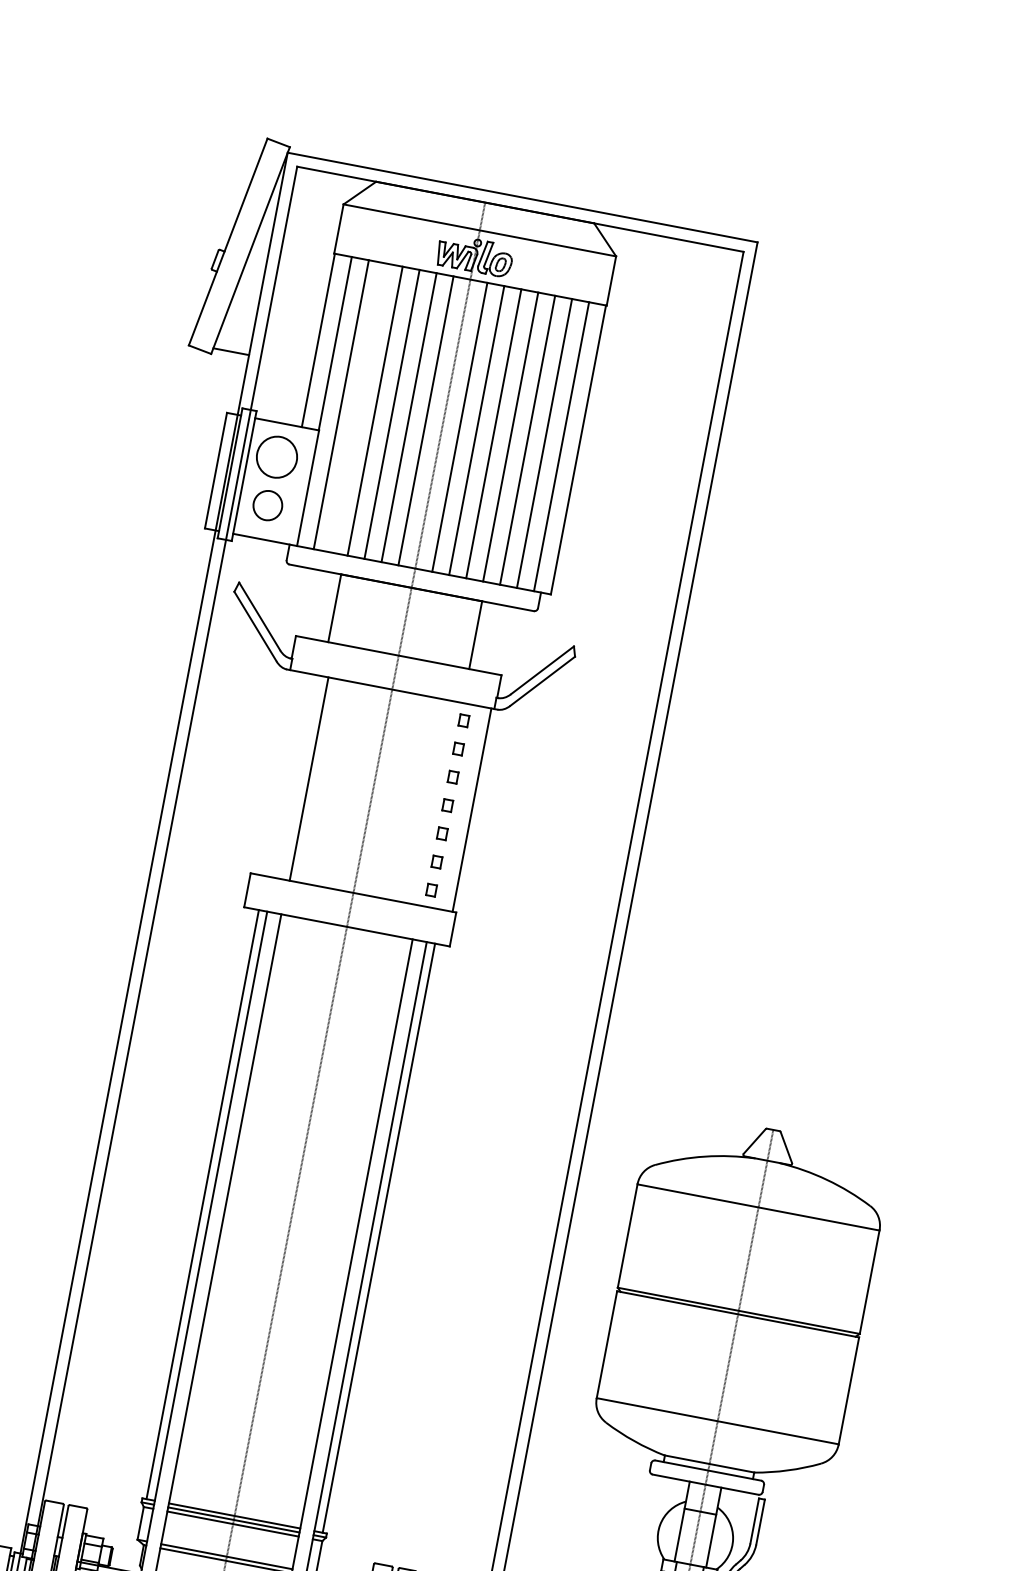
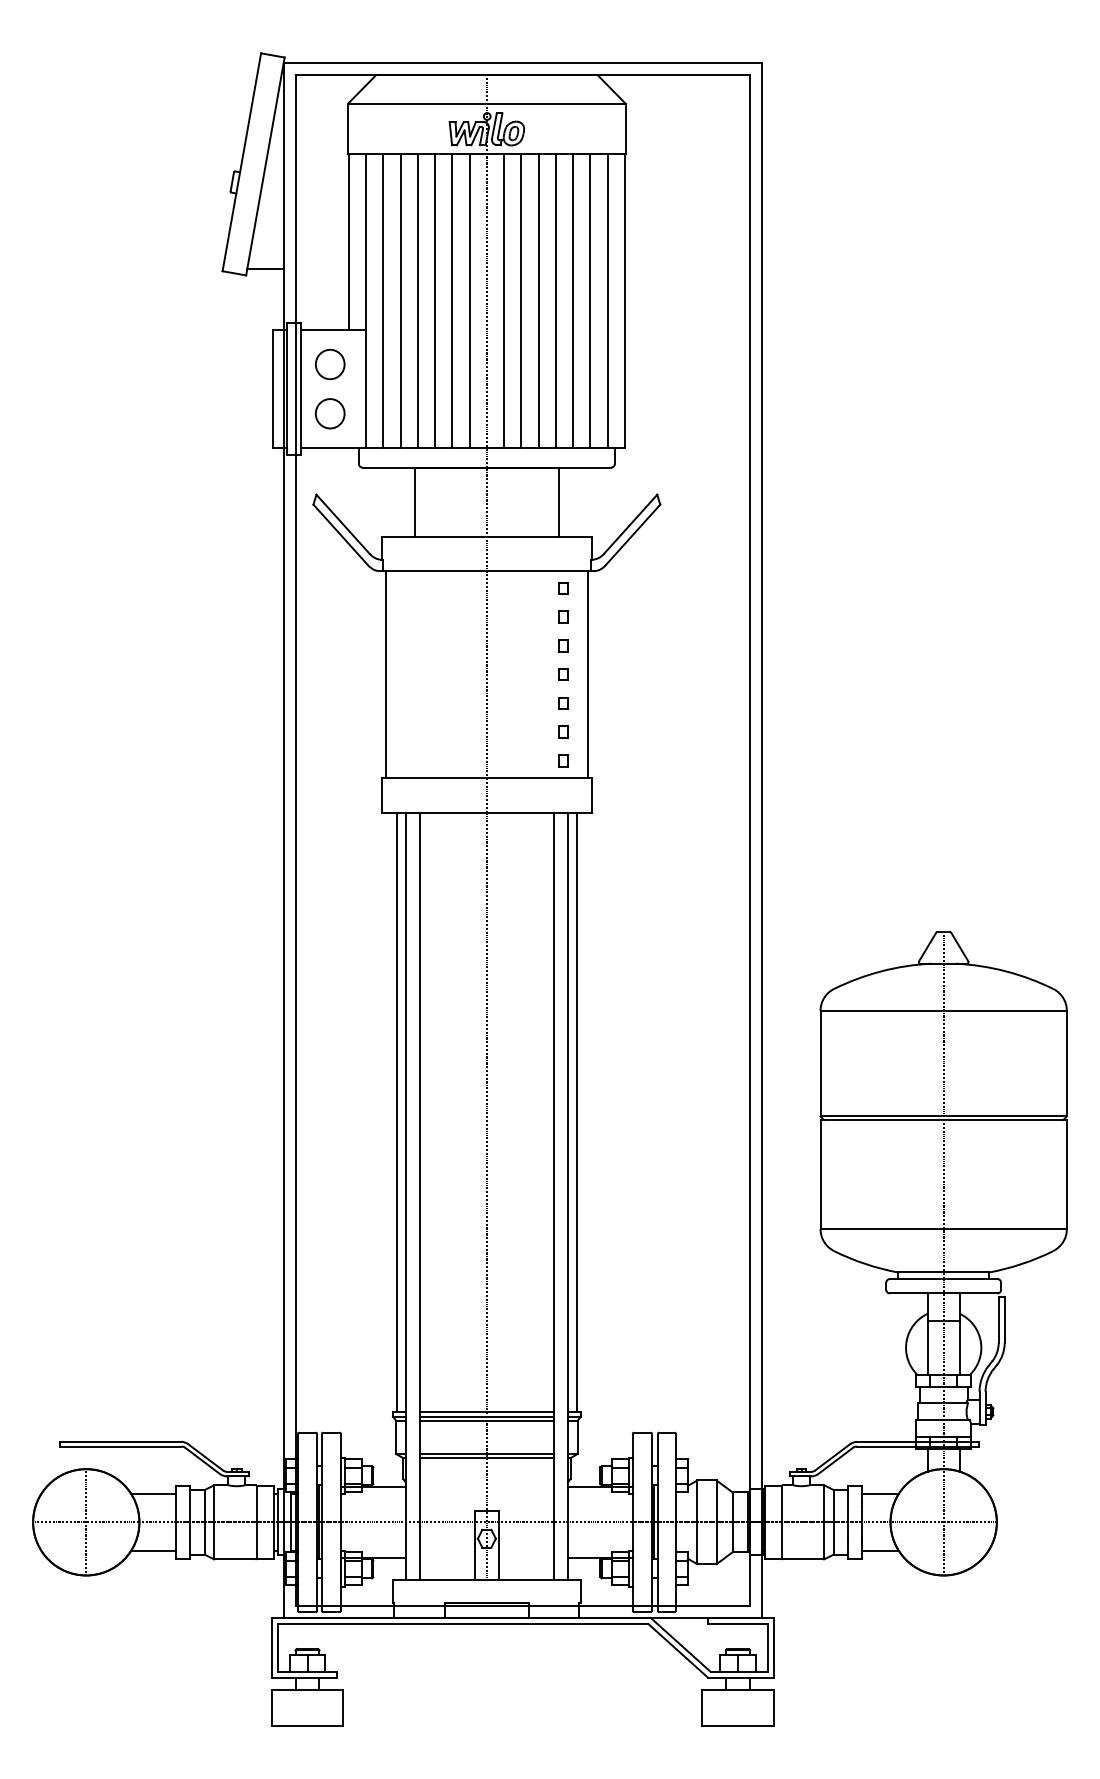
line: (358, 407) -> (400, 300), added
part: (277, 457) -> (330, 364), size x0.71
line: (308, 778) -> (385, 674), moved

